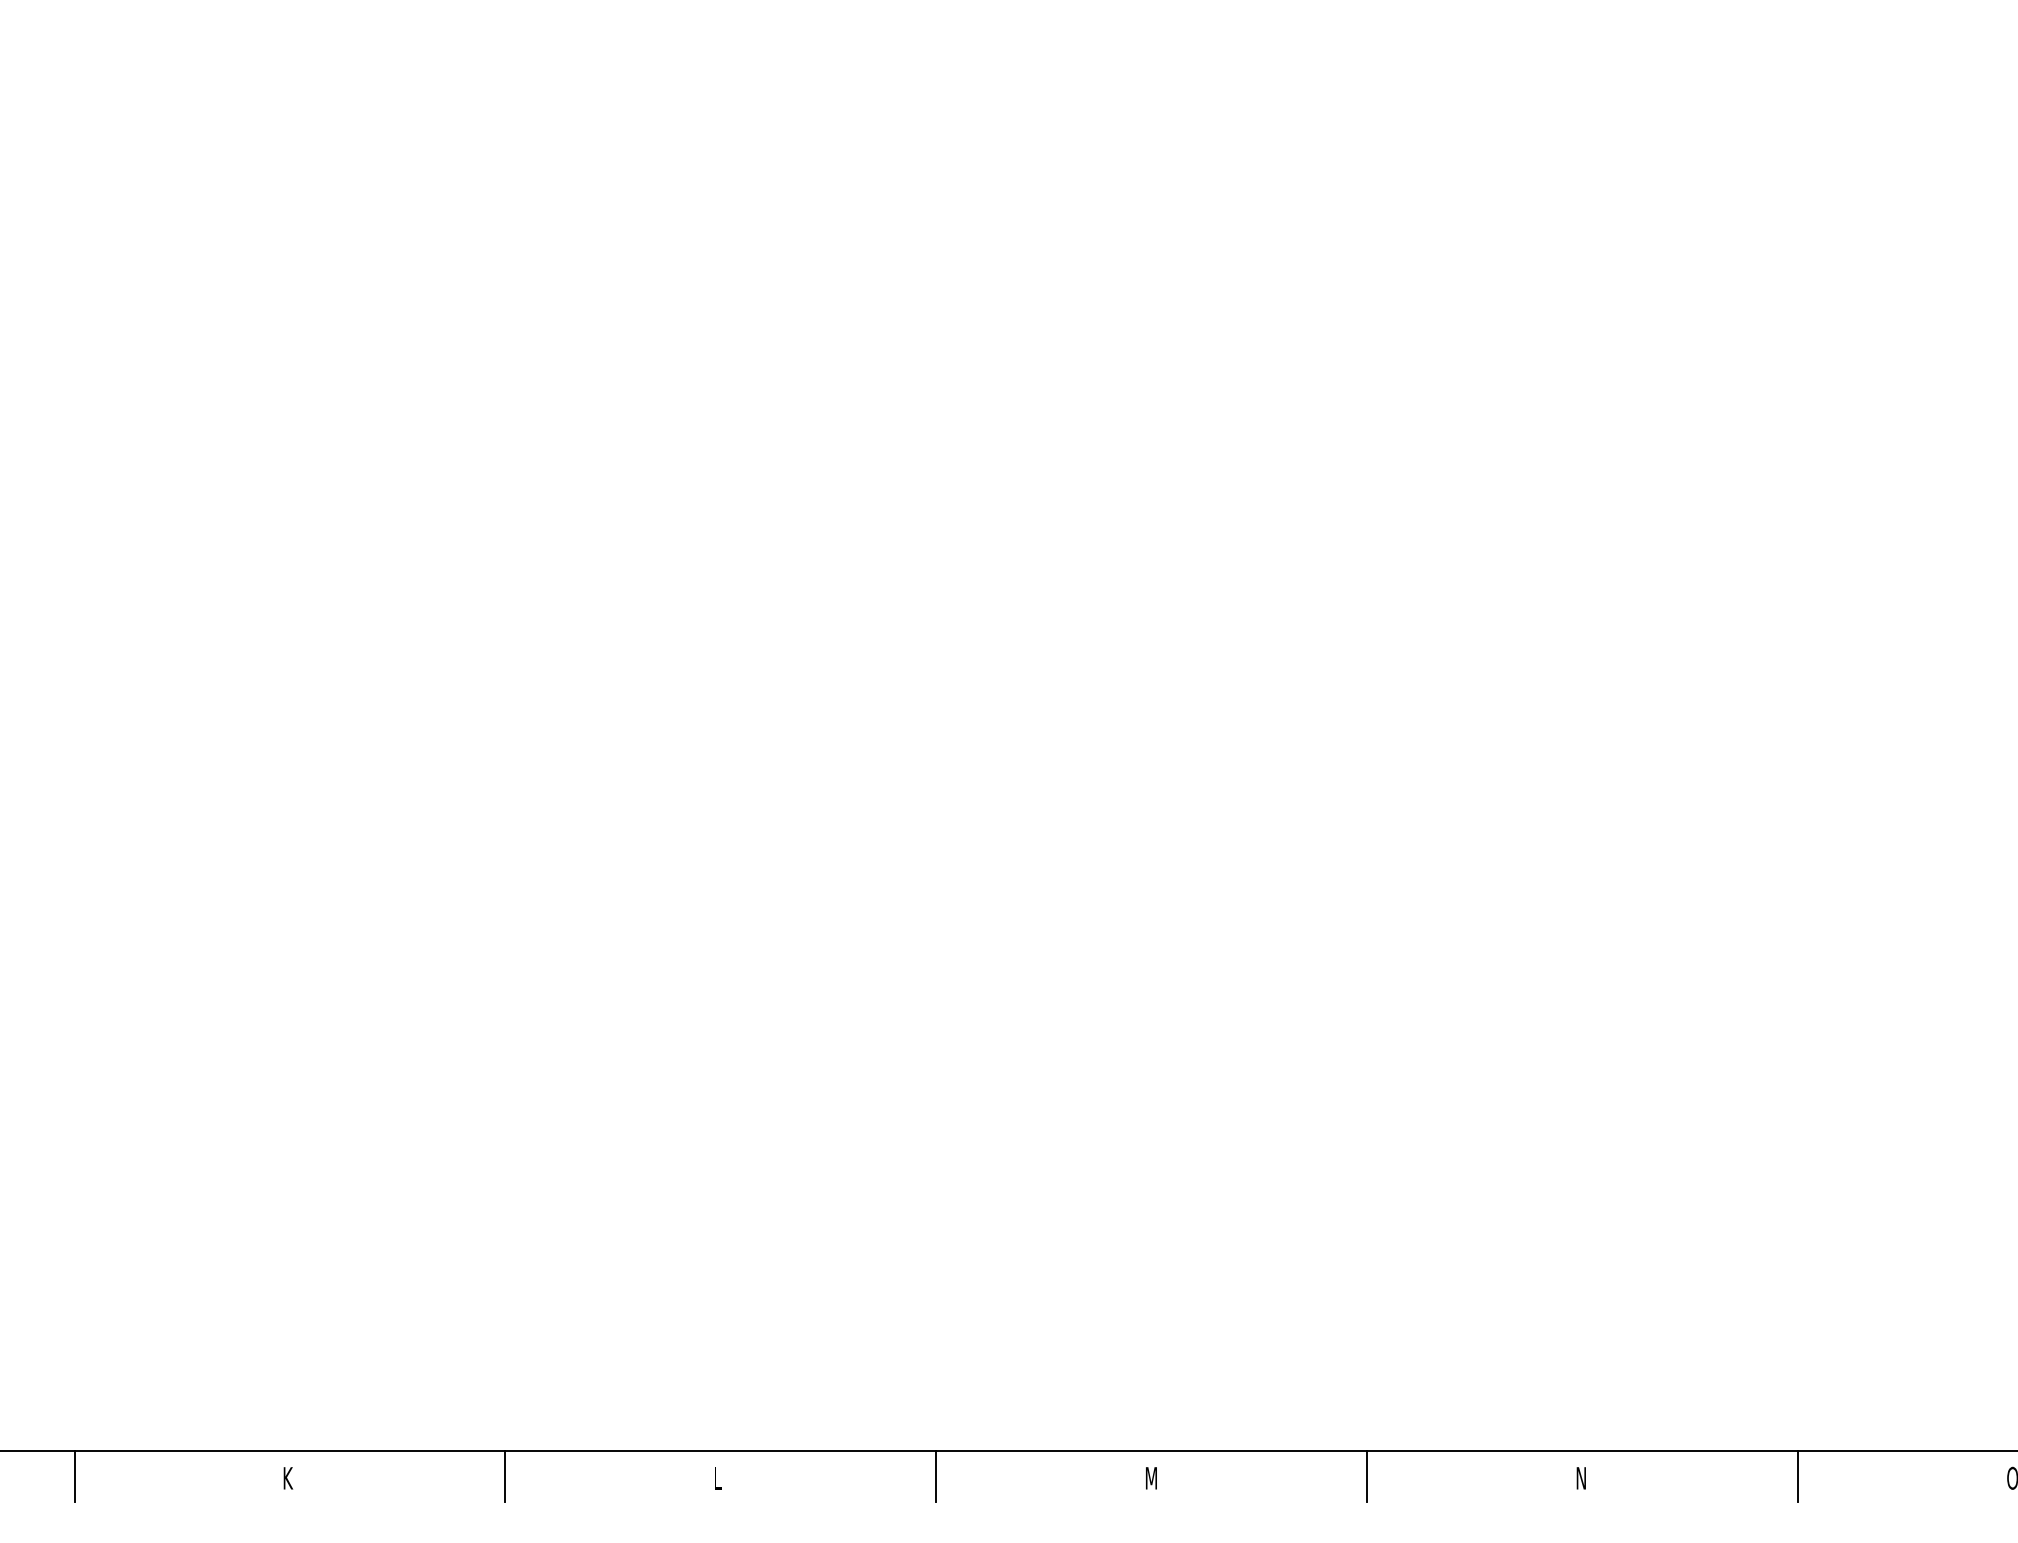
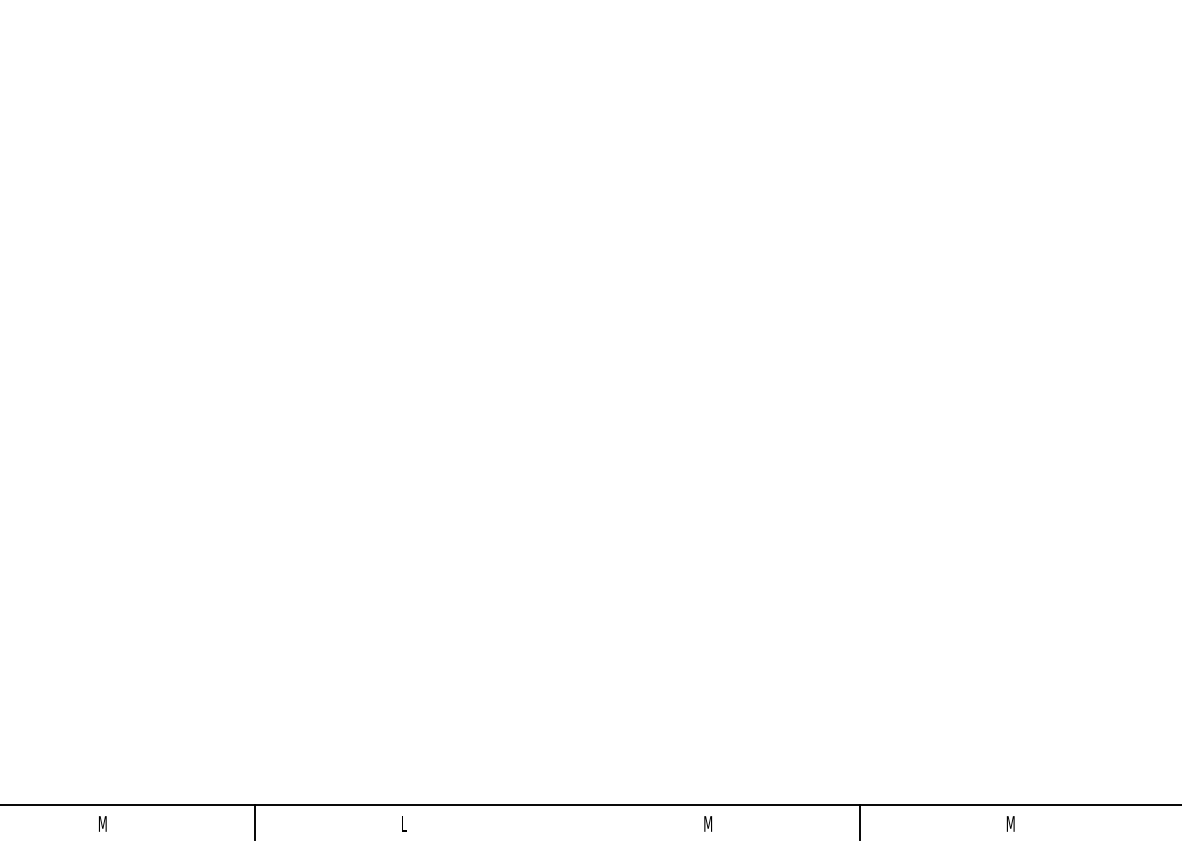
line: (936, 1475) -> (557, 821), removed
line: (1798, 1475) -> (1162, 821), removed
text: (289, 1478) -> (102, 824), K -> M
text: (1582, 1478) -> (1010, 824), N -> M

